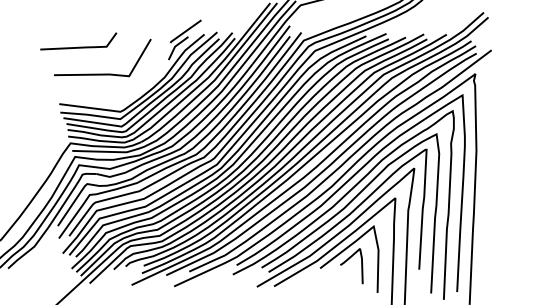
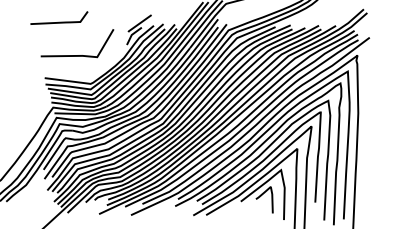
line: (78, 46) -> (59, 21), moved

